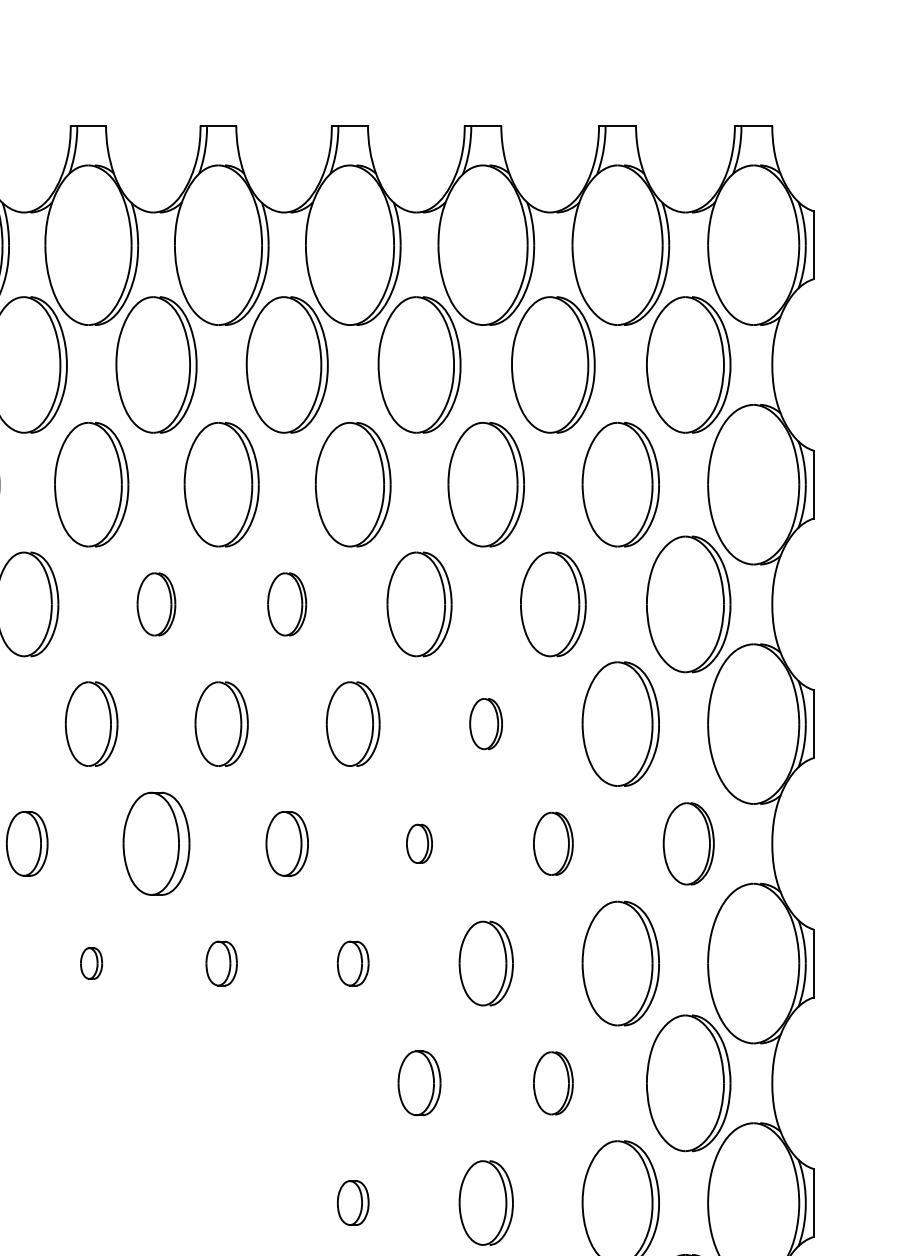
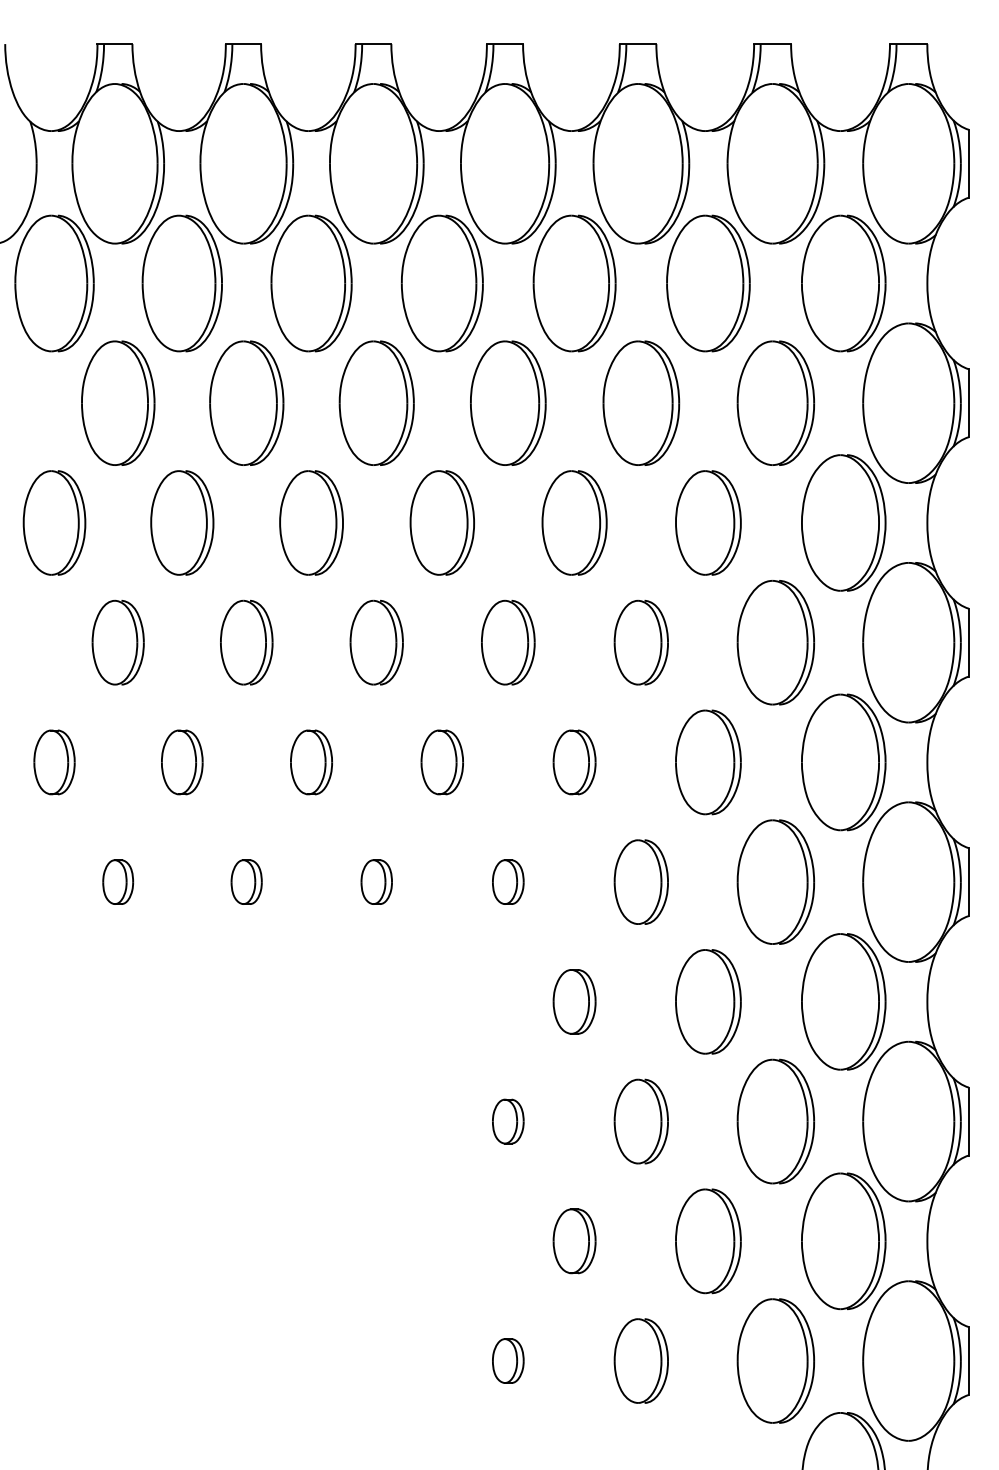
part: (156, 603) -> (311, 522), size x1.67
part: (286, 603) -> (441, 522), size x1.67
part: (485, 723) -> (640, 642), size x1.67
part: (156, 843) -> (311, 762), size x0.62
part: (419, 843) -> (574, 762), size x1.67
part: (553, 843) -> (708, 762), size x1.67
part: (688, 843) -> (843, 762), size x1.67
part: (91, 962) -> (246, 881), size x1.43
part: (553, 1082) -> (708, 1001), size x1.67

